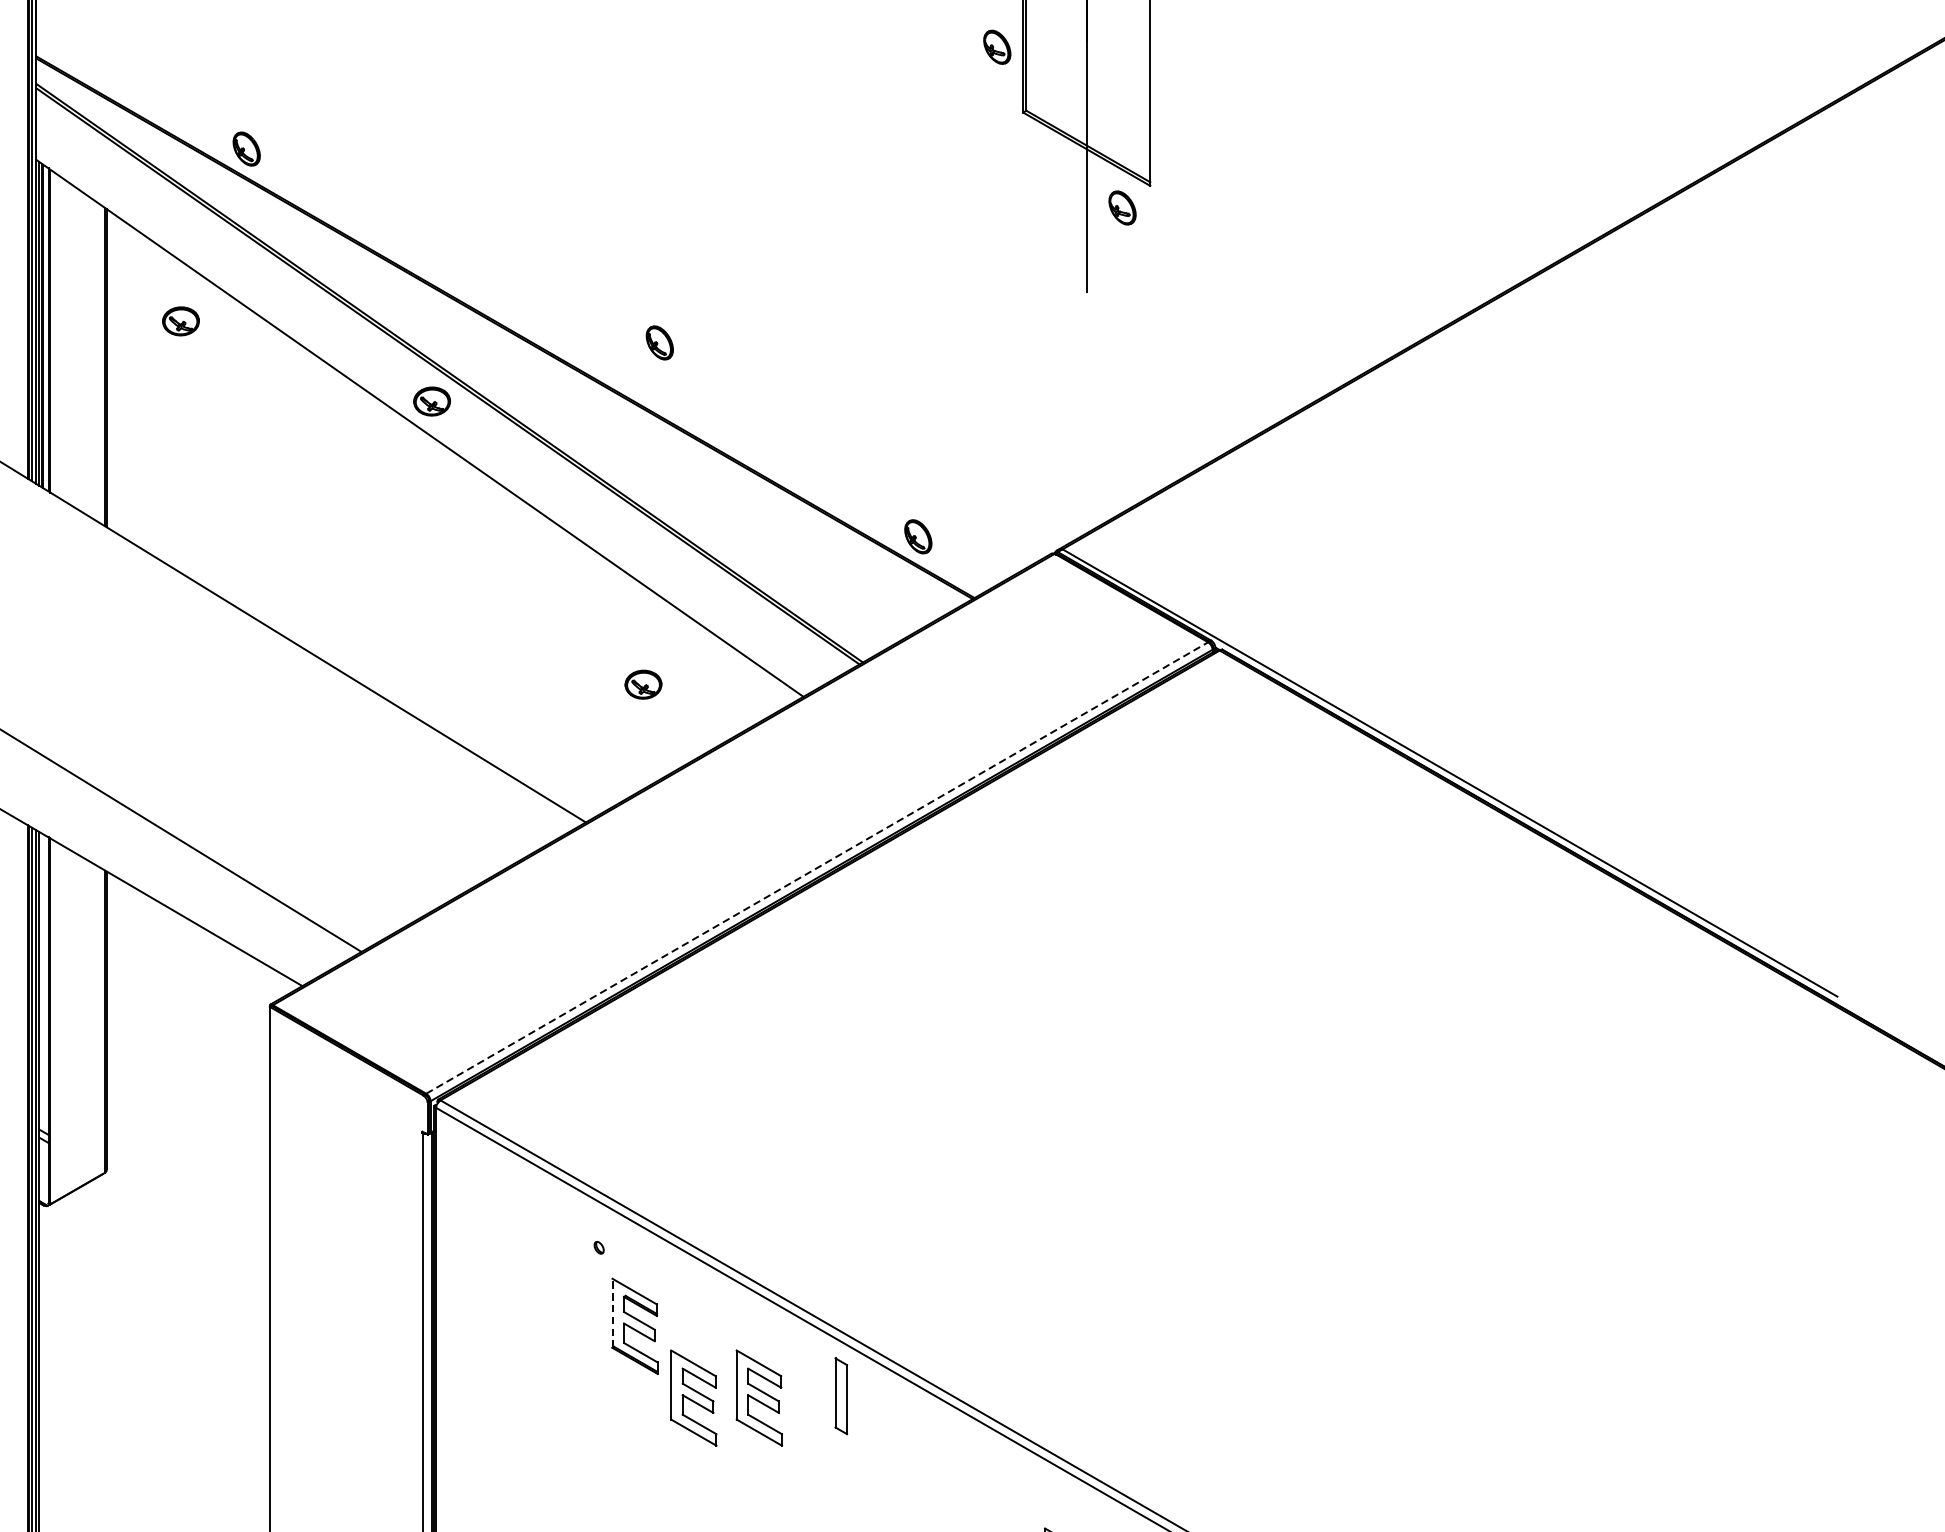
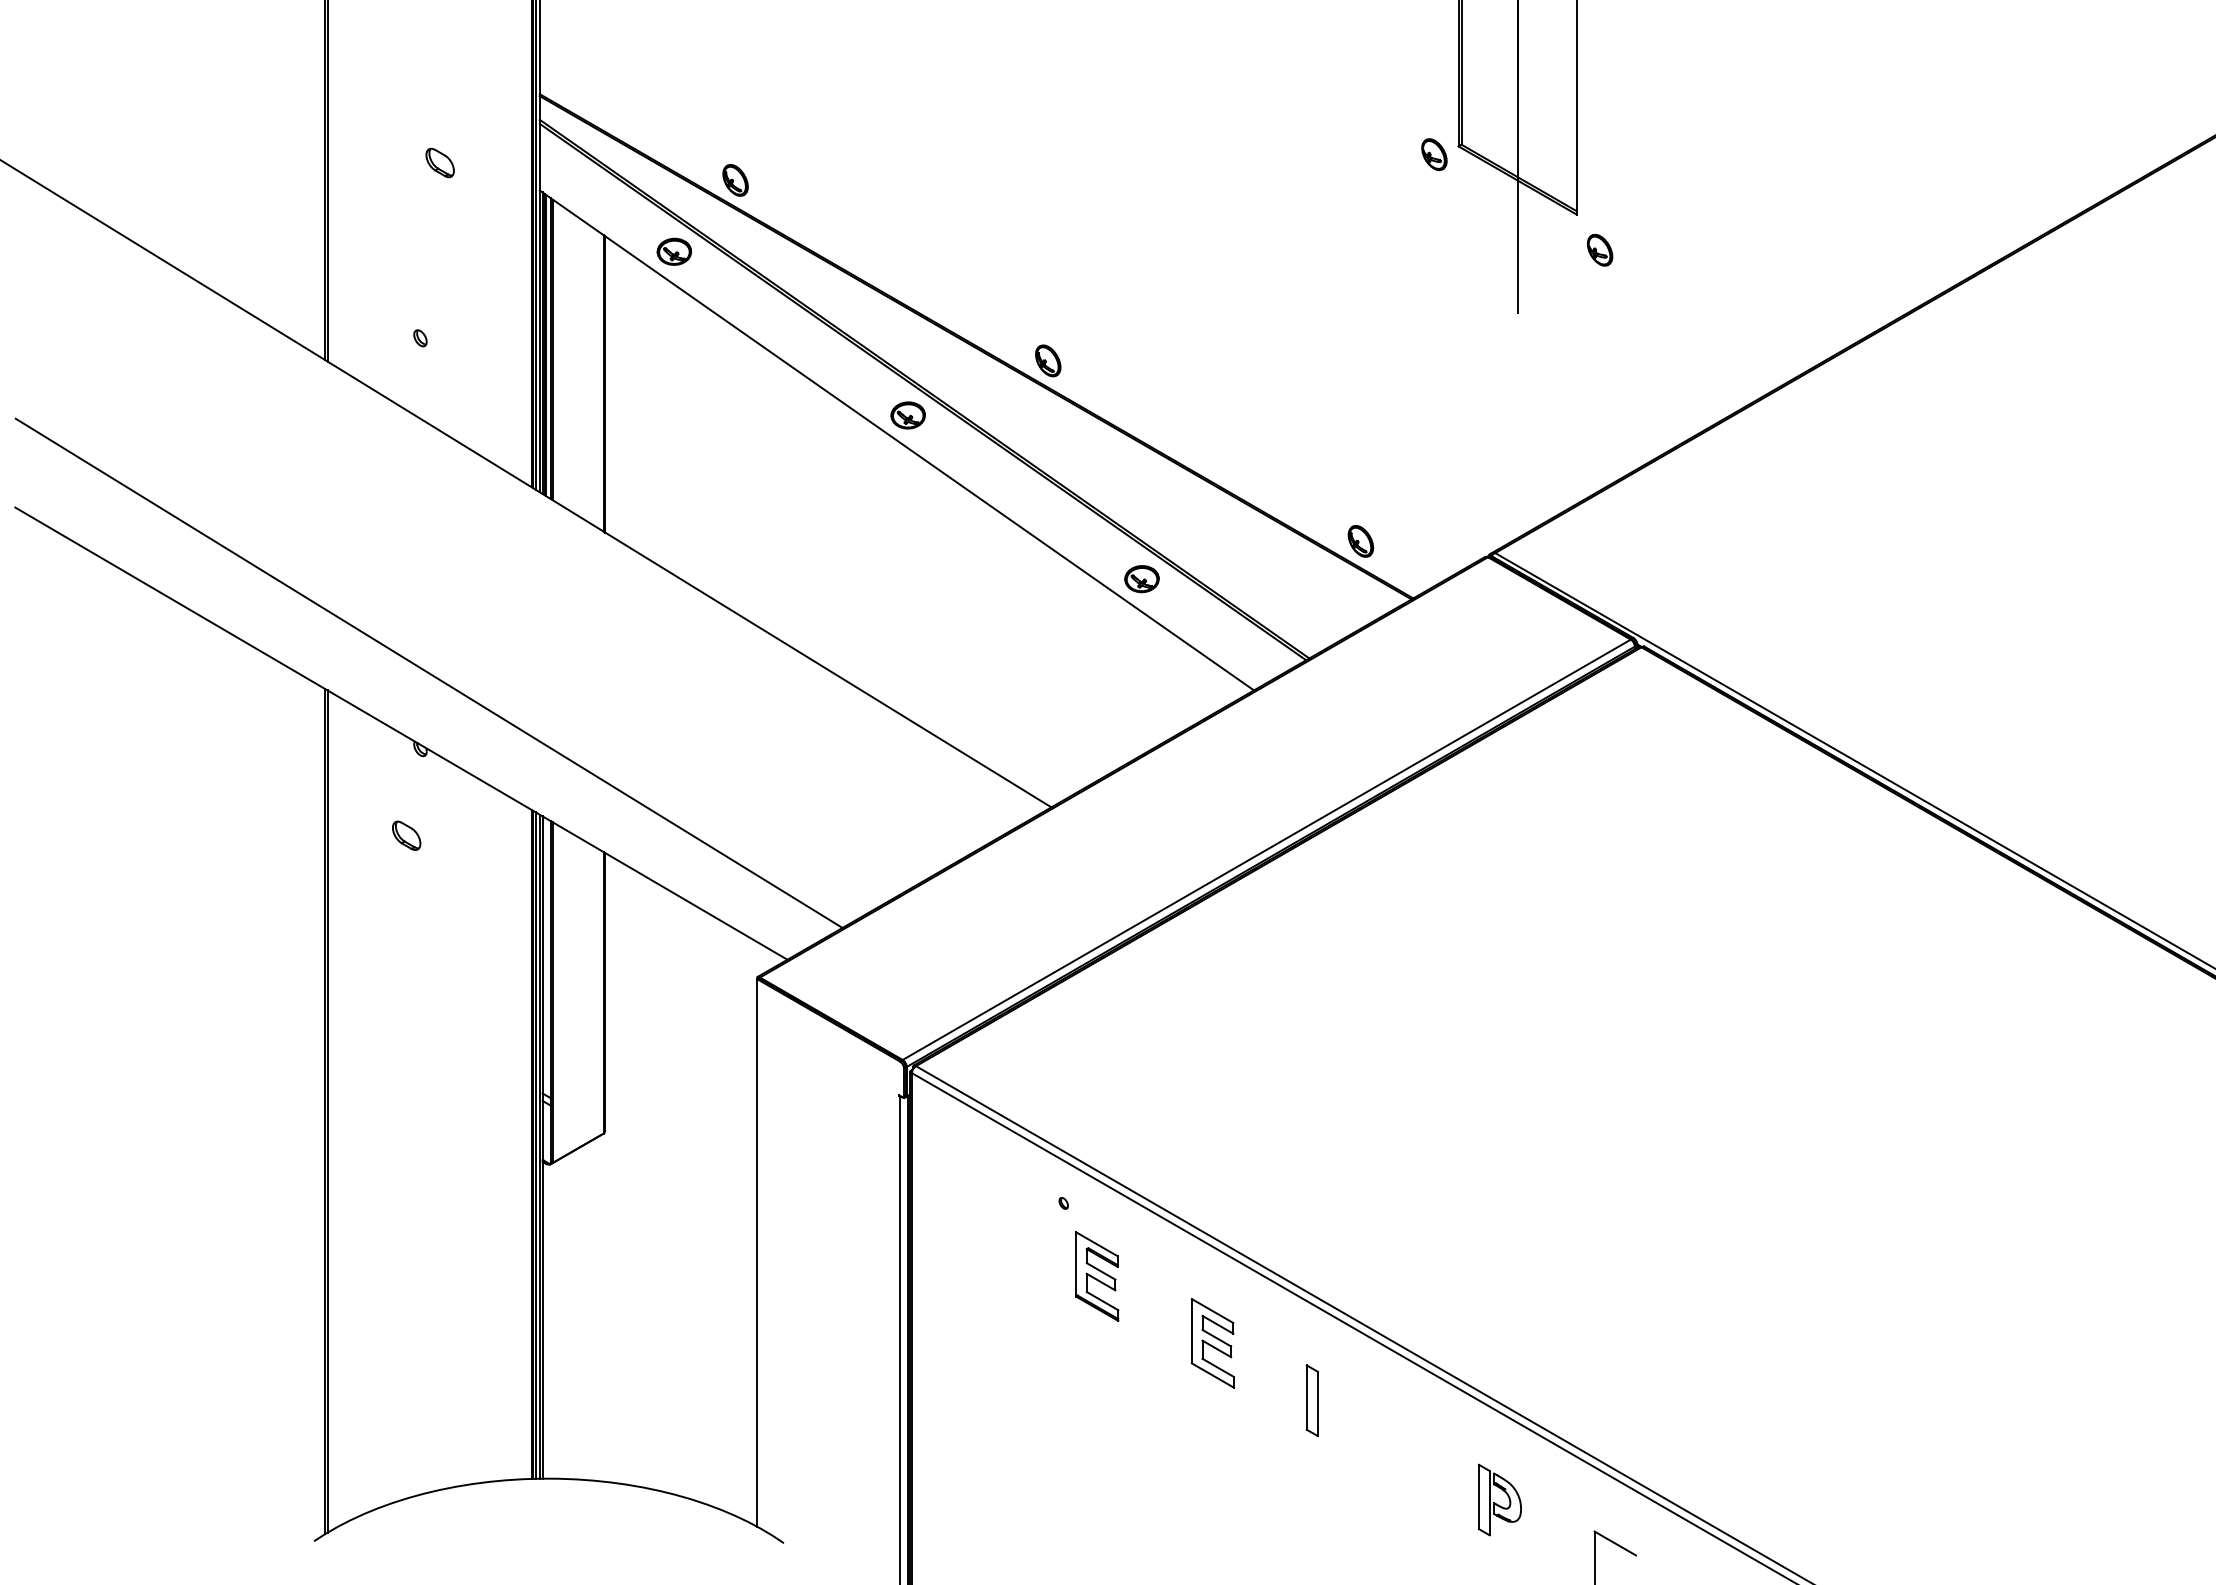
part: (997, 47) -> (1434, 154), moved
part: (1121, 207) -> (1599, 249), moved
part: (181, 321) -> (674, 251), moved
part: (660, 342) -> (1048, 360), moved
part: (642, 685) -> (1141, 579), moved
line: (818, 867) -> (1267, 849), dashed -> solid
line: (612, 1312) -> (1076, 1263), dashed -> solid
part: (840, 1396) -> (1311, 1400), moved
part: (693, 1398) -> (1151, 1343), removed

